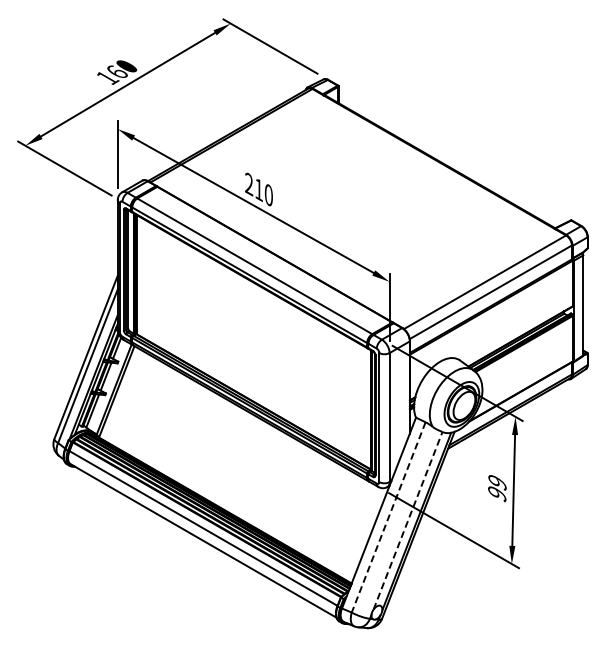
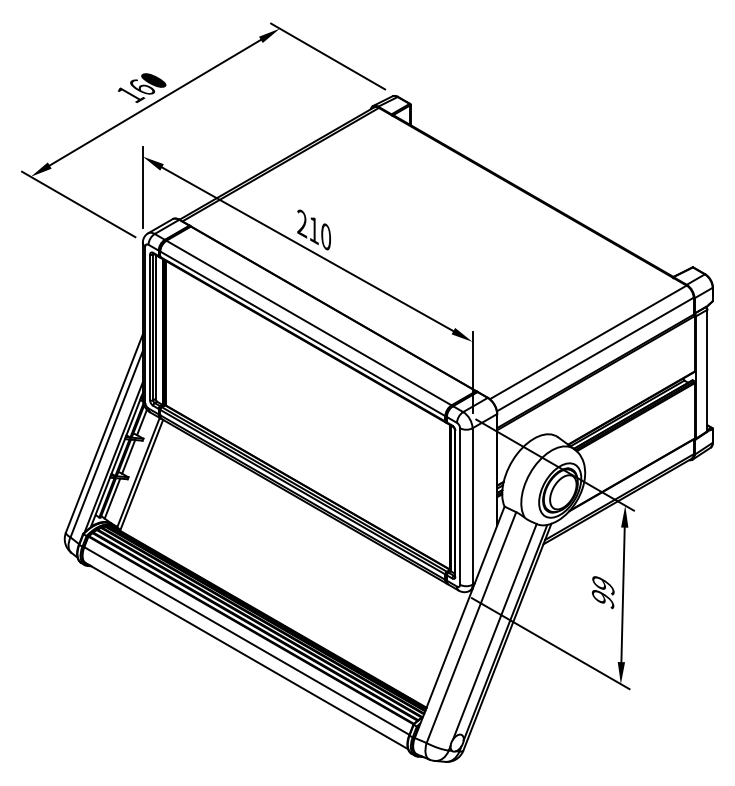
line: (388, 517) -> (471, 627), dashed -> solid
line: (408, 520) -> (495, 631), dashed -> solid

